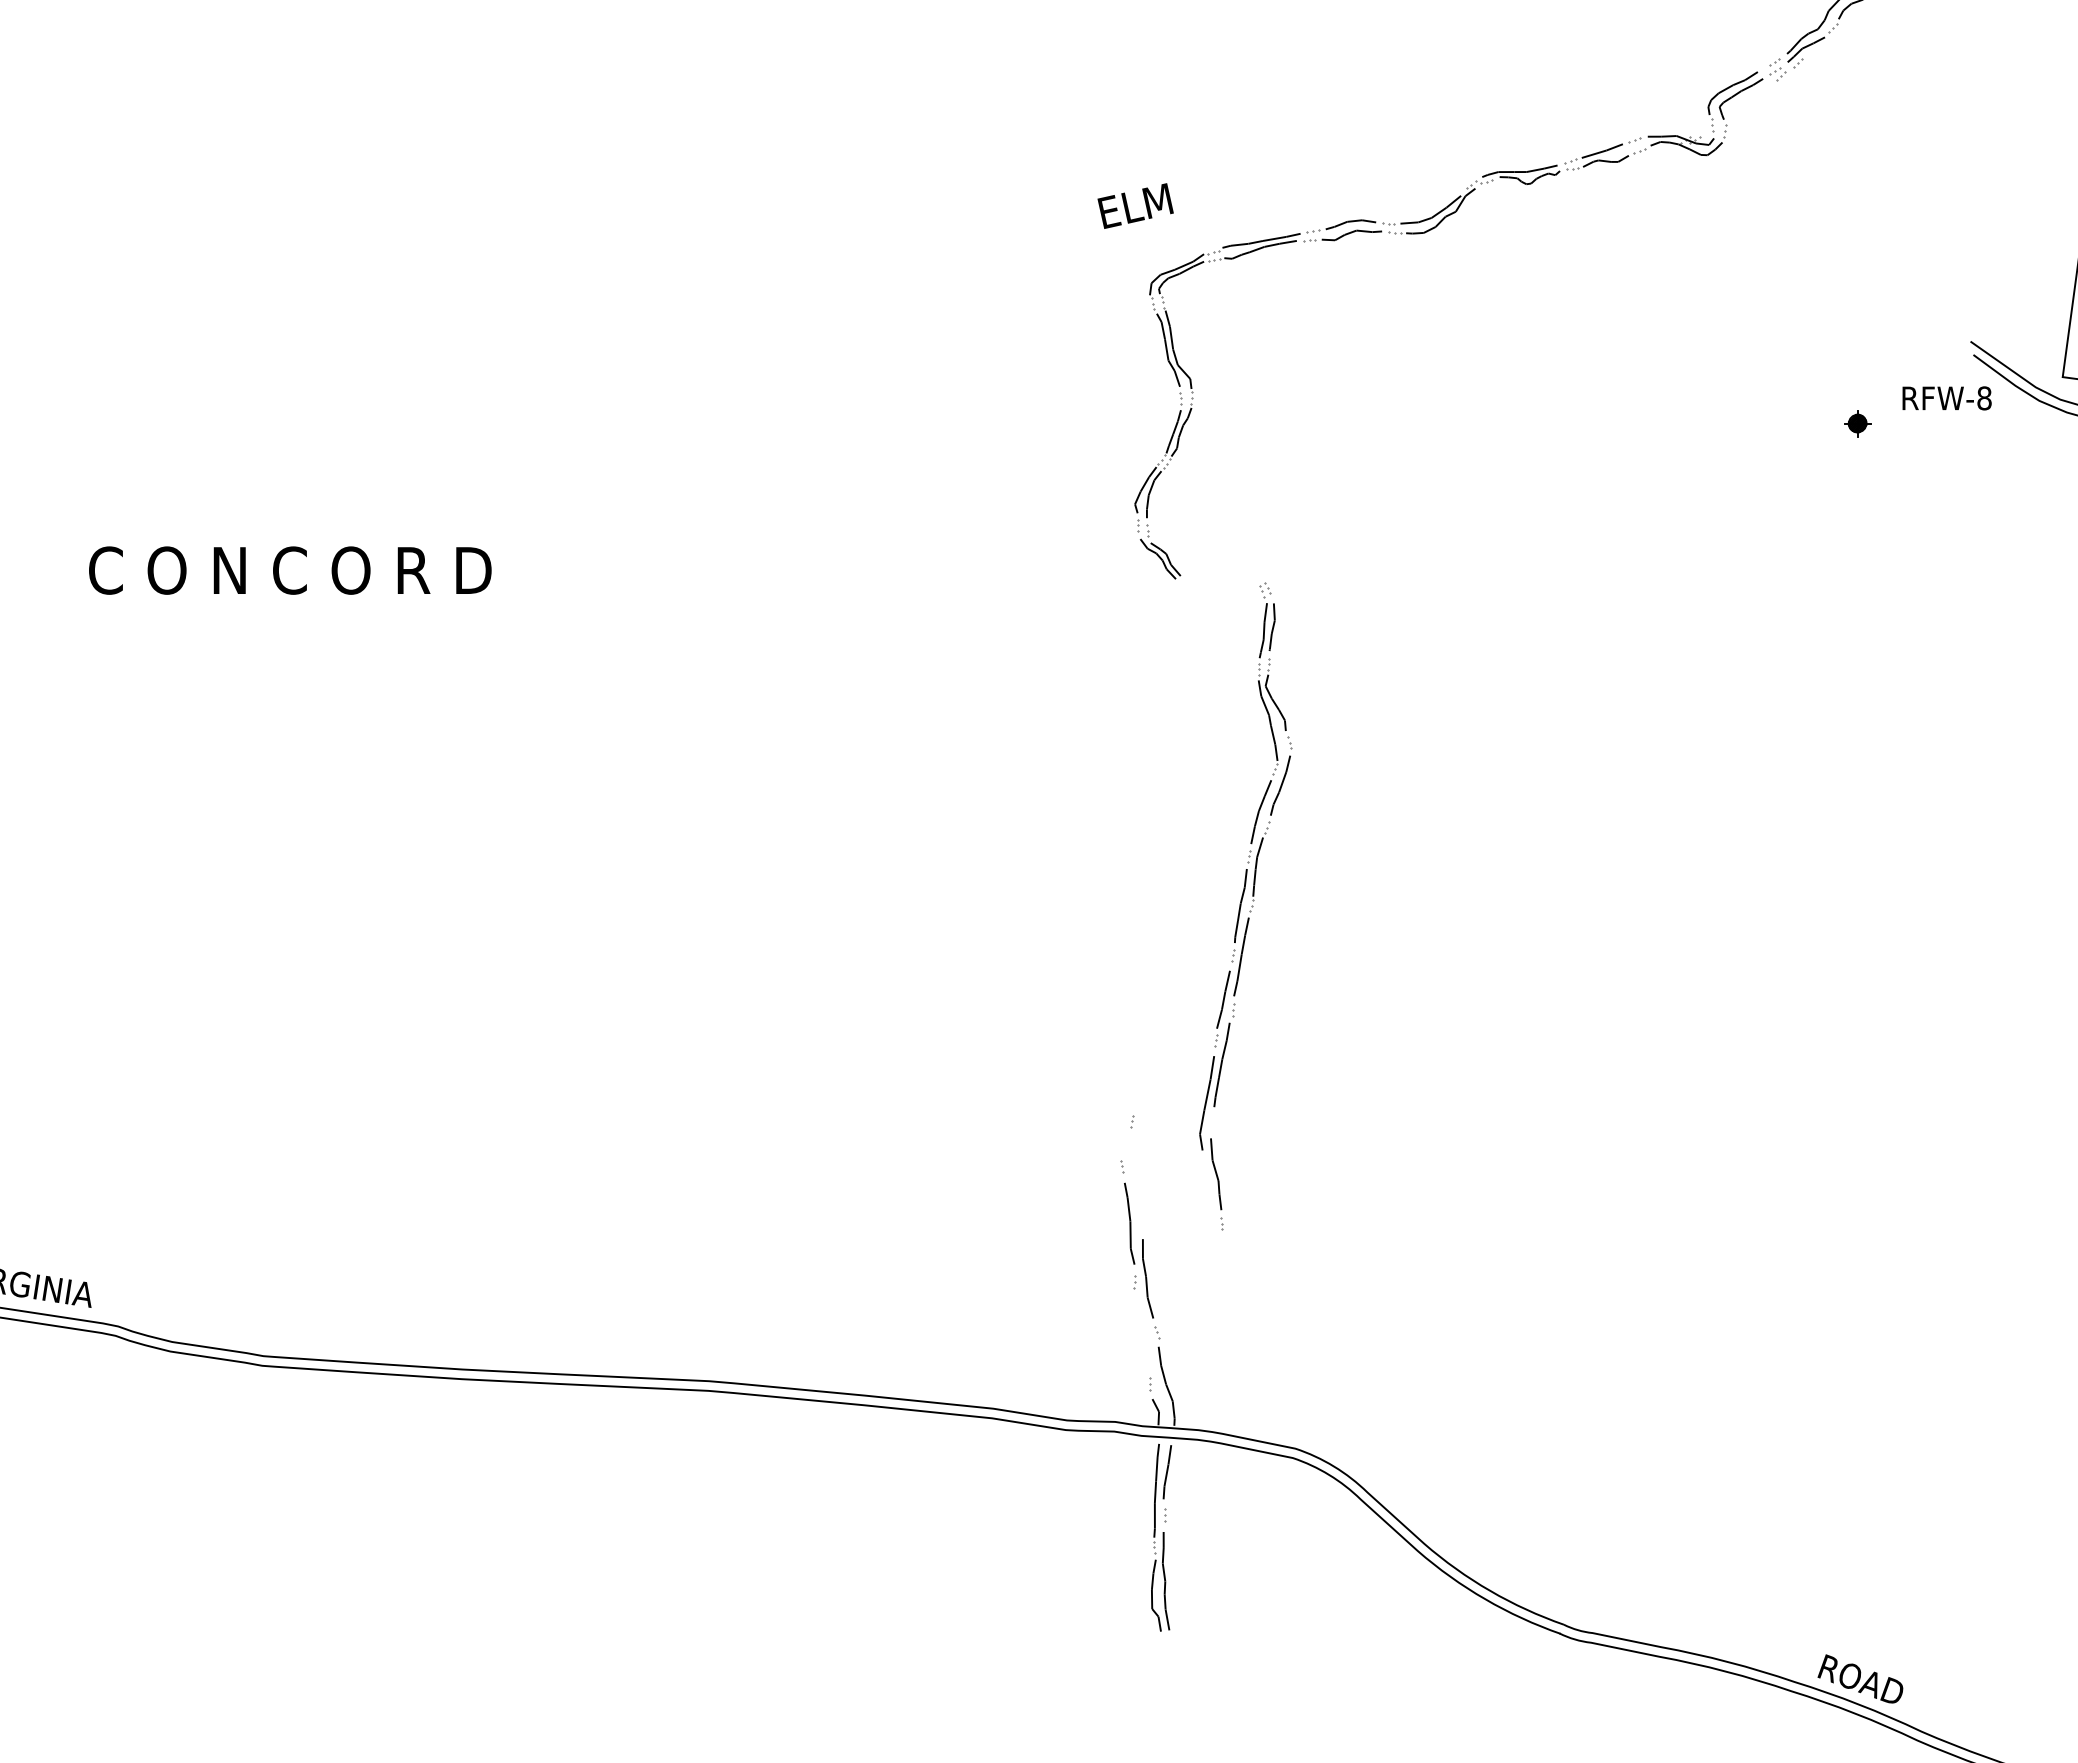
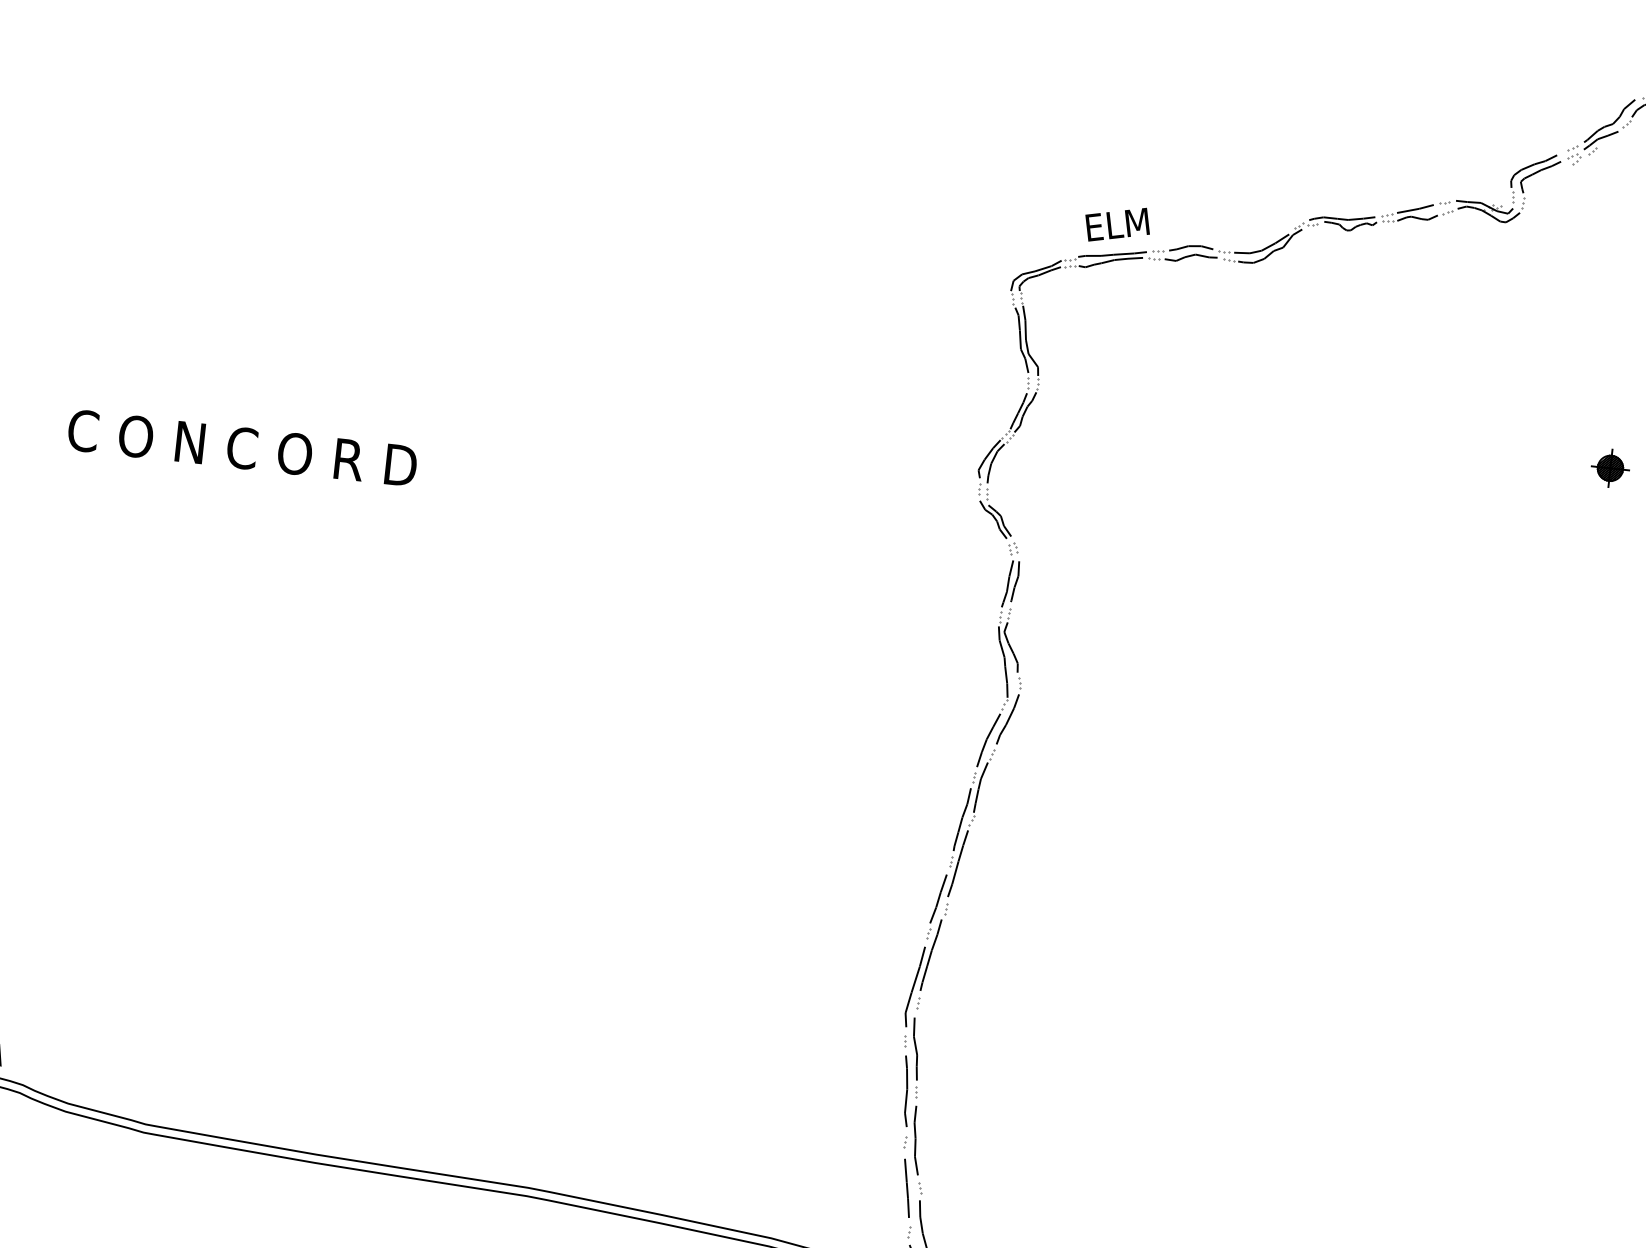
text: (1135, 205) -> (1117, 224), moved
part: (1857, 423) -> (1610, 468), size x1.67
part: (1245, 906) -> (966, 820), moved
line: (1142, 1334) -> (907, 1188), added

